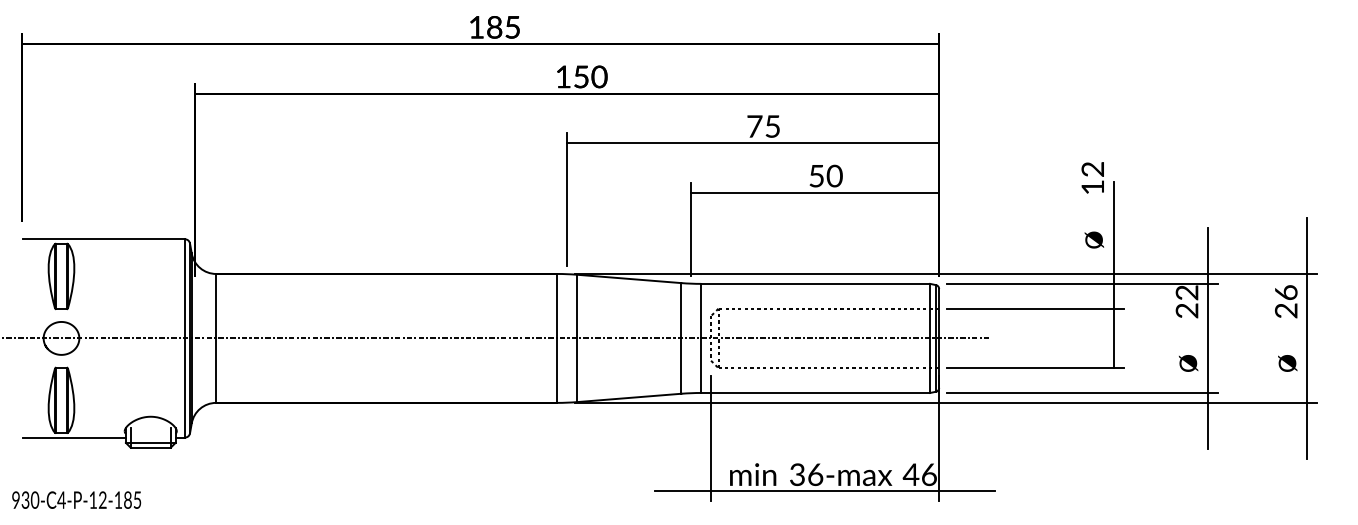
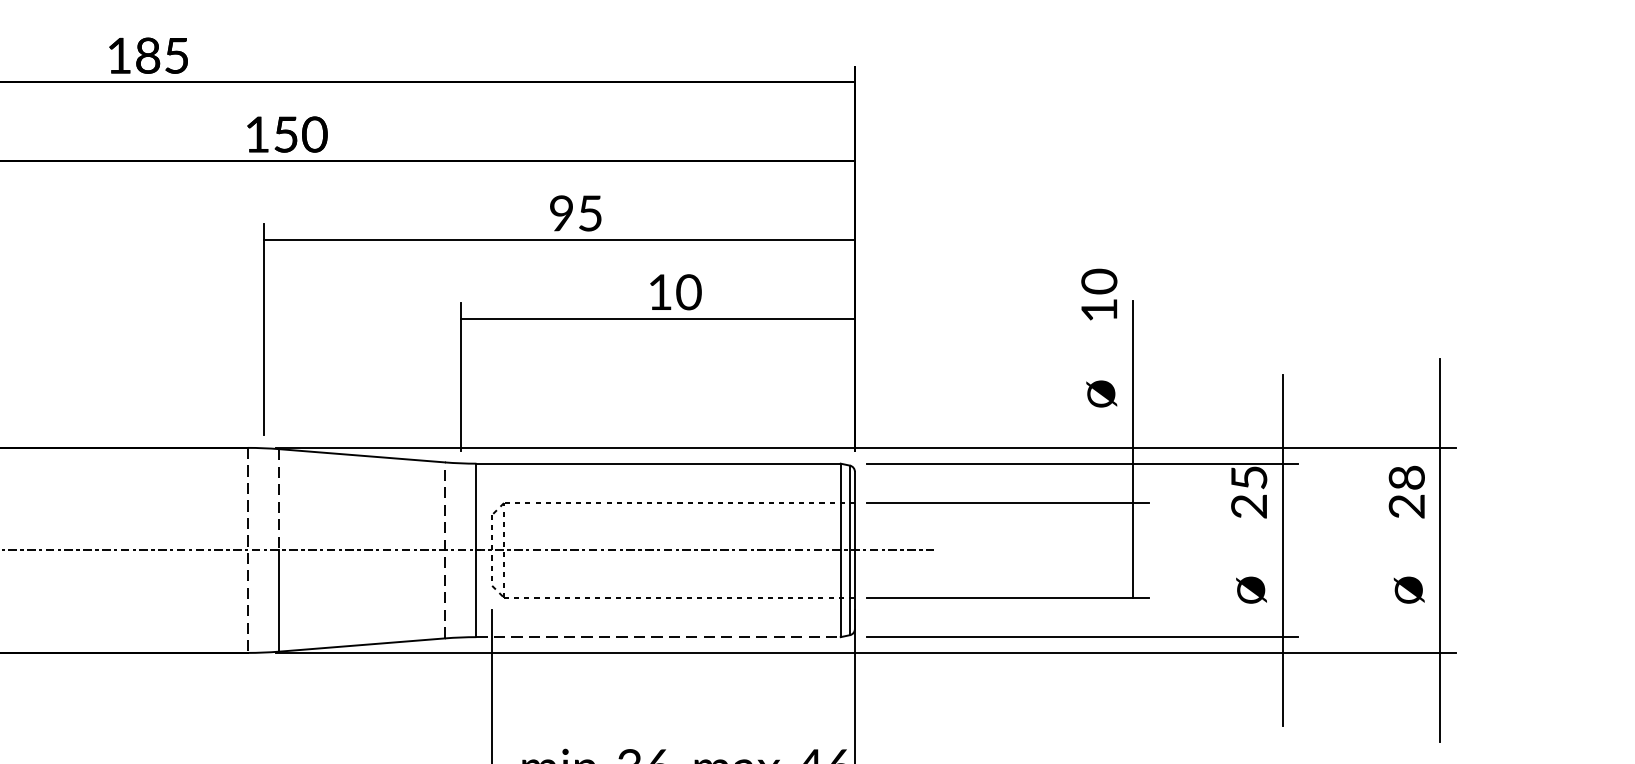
text: (754, 126) -> (561, 213), 75 -> 95
text: (1093, 169) -> (1100, 281), 12 -> 10
text: (816, 176) -> (659, 292), 50 -> 10
text: (1186, 292) -> (1248, 477), 22 -> 25
text: (1285, 292) -> (1405, 477), 26 -> 28
line: (577, 306) -> (279, 499), solid -> dashed
line: (681, 337) -> (445, 548), solid -> dashed
line: (557, 338) -> (248, 550), solid -> dashed
line: (815, 392) -> (658, 636), solid -> dashed

